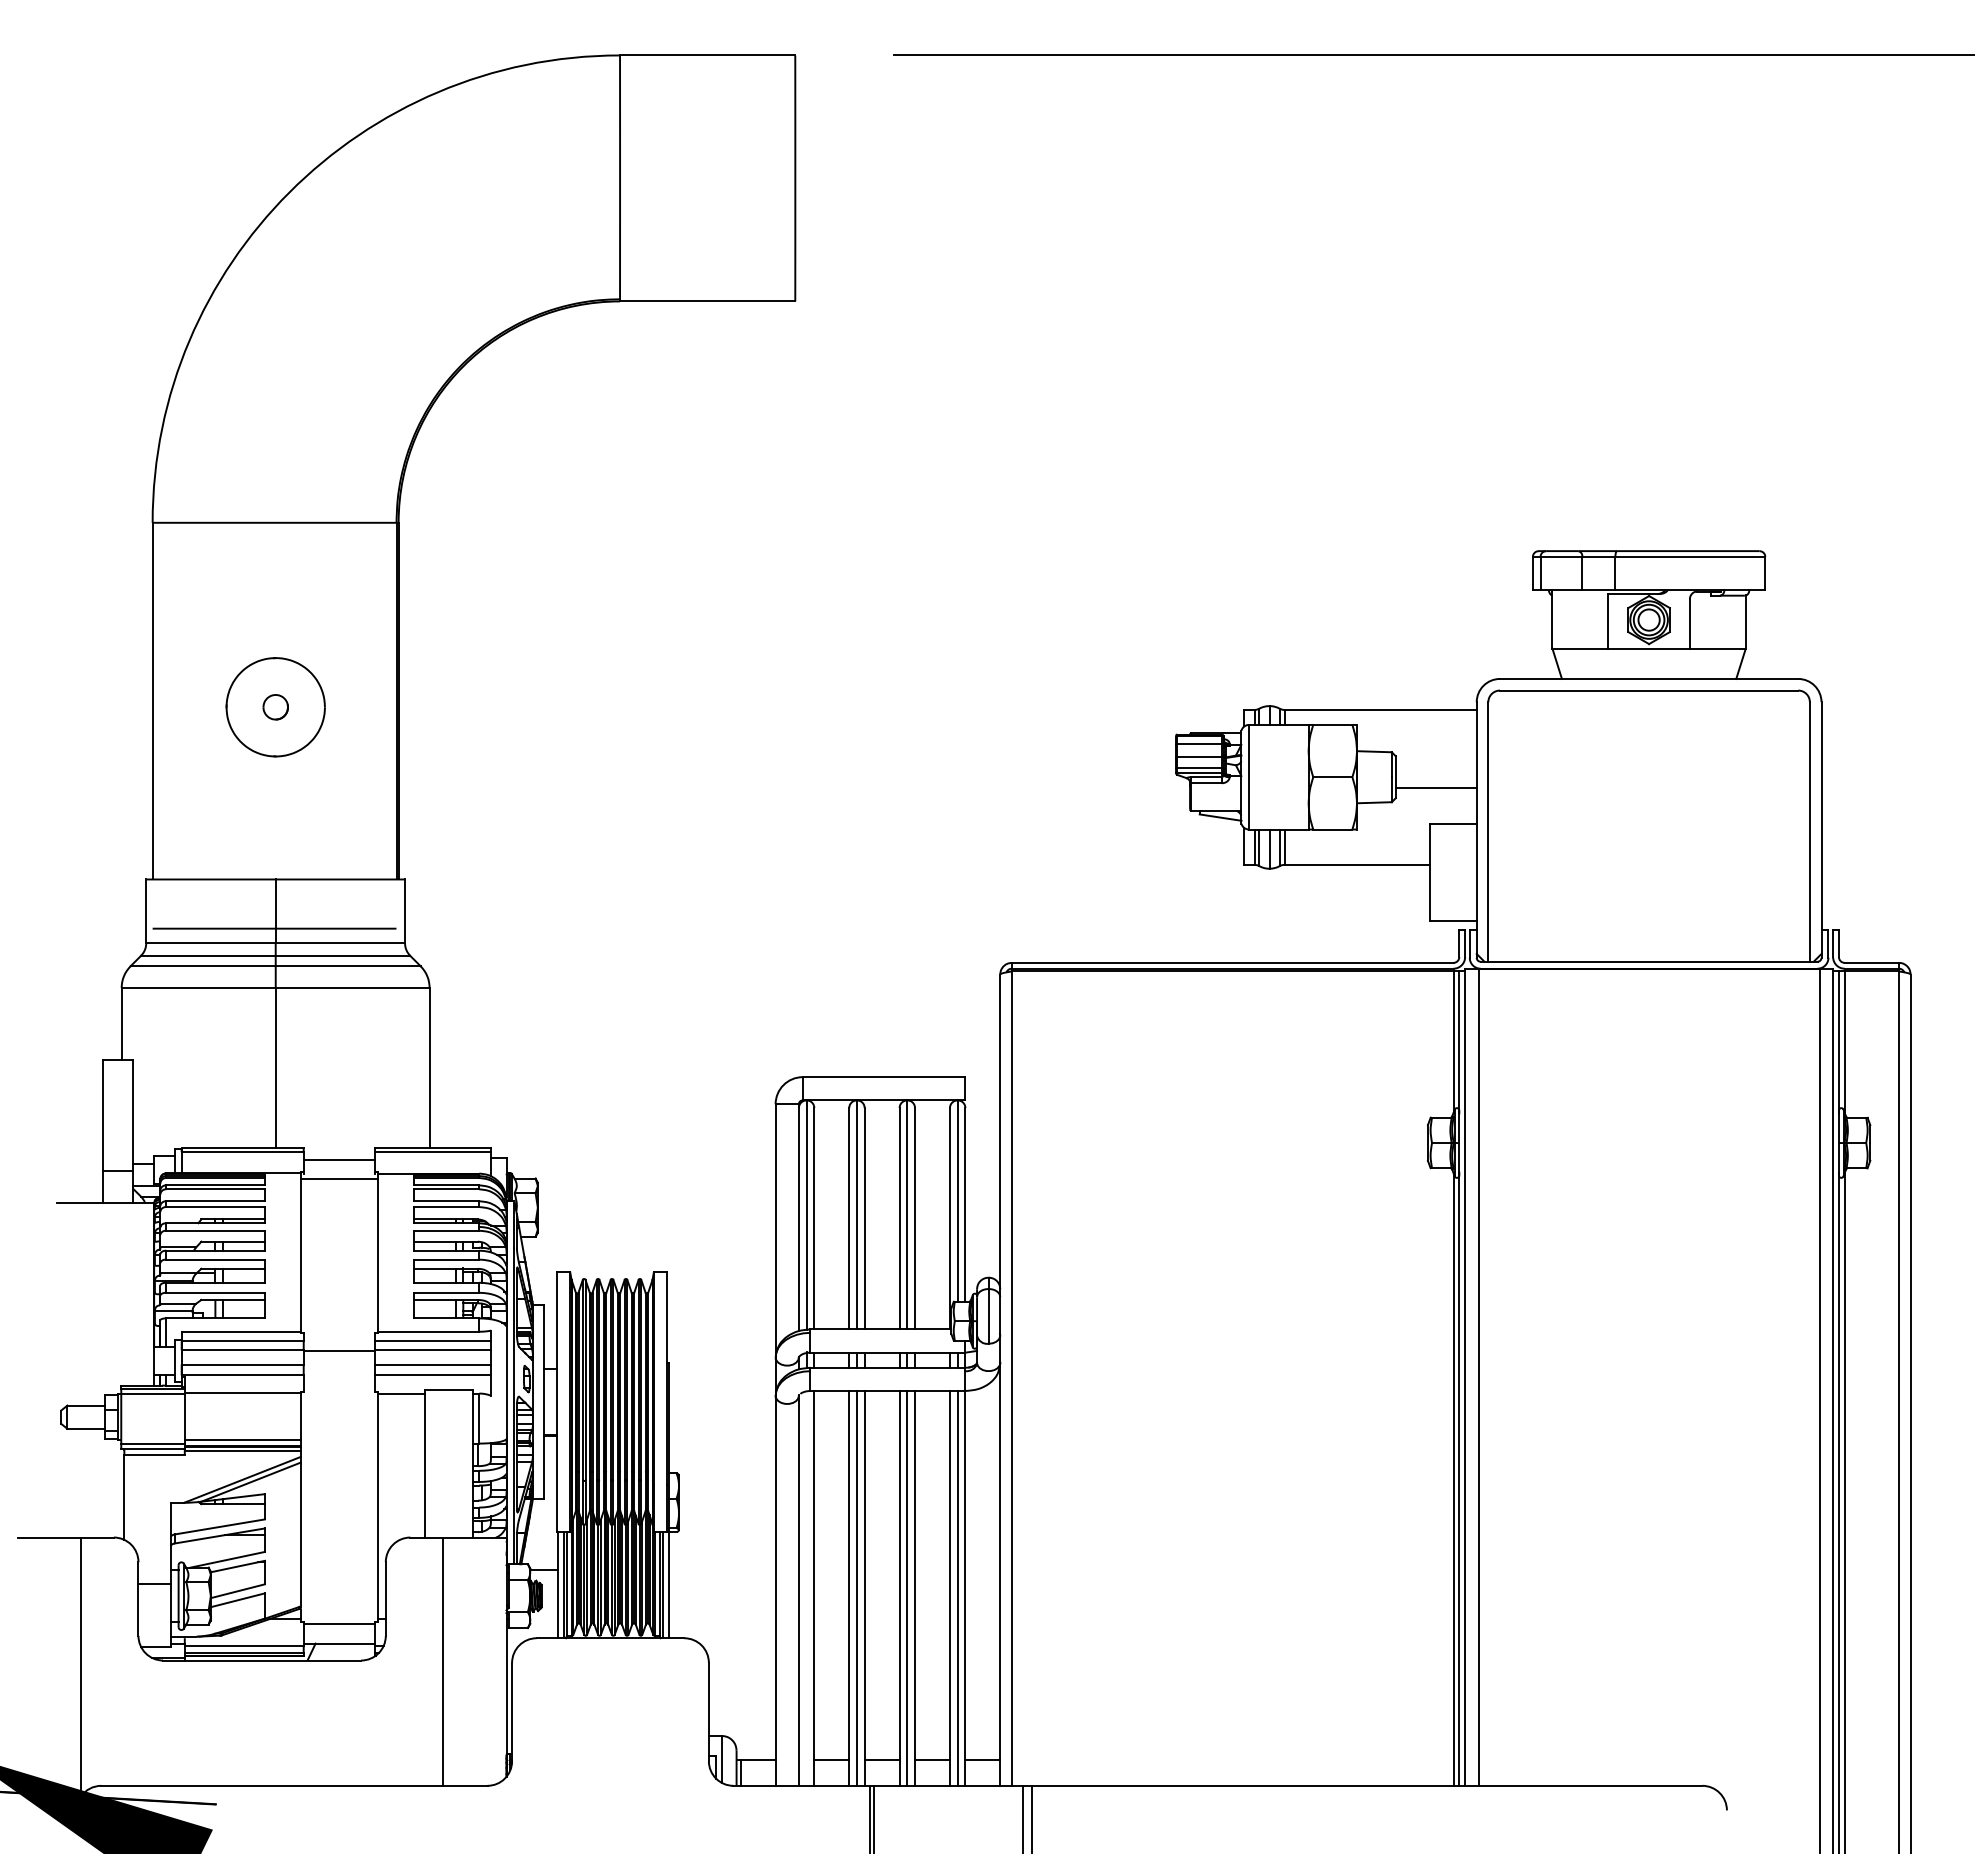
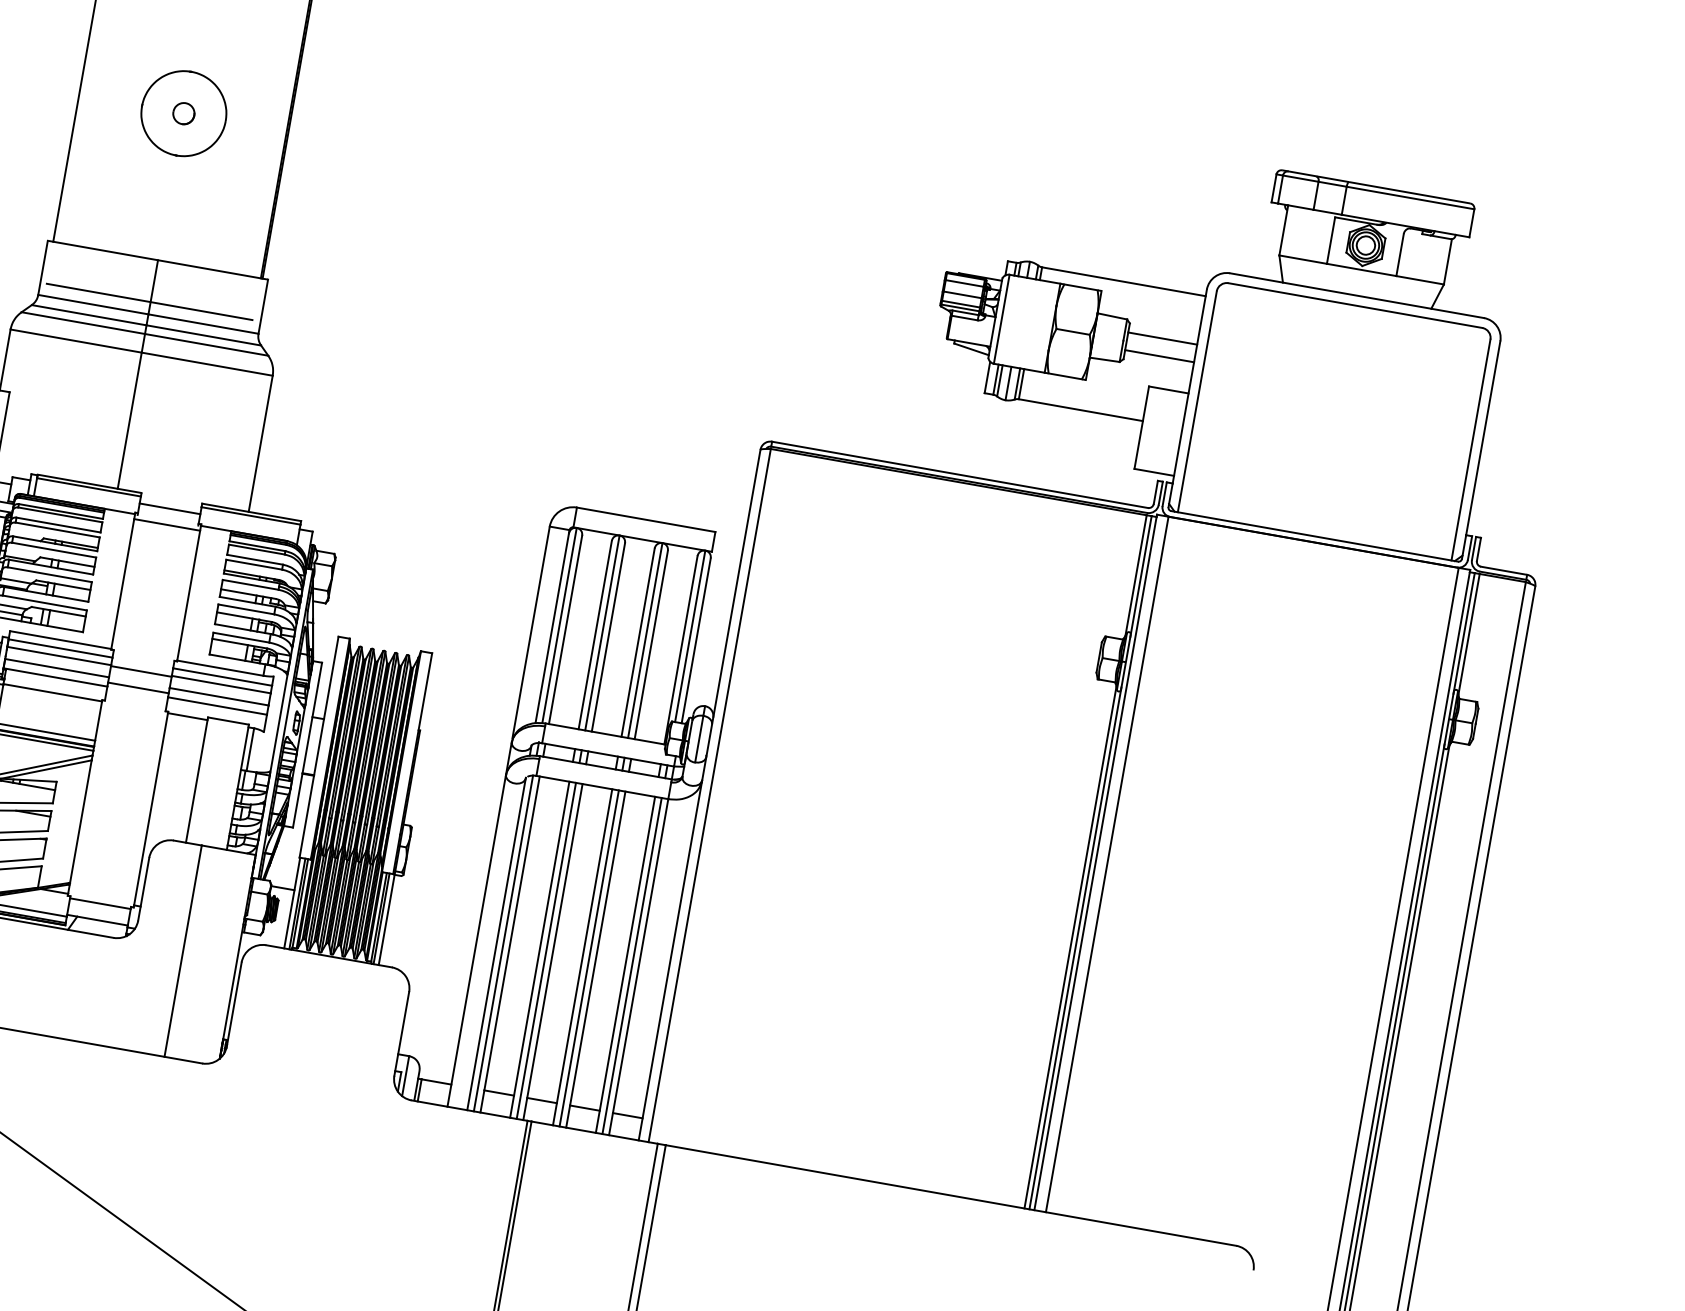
line: (1435, 766) -> (1162, 338), added
line: (338, 1370) -> (137, 687), added
line: (806, 1588) -> (503, 943), added

